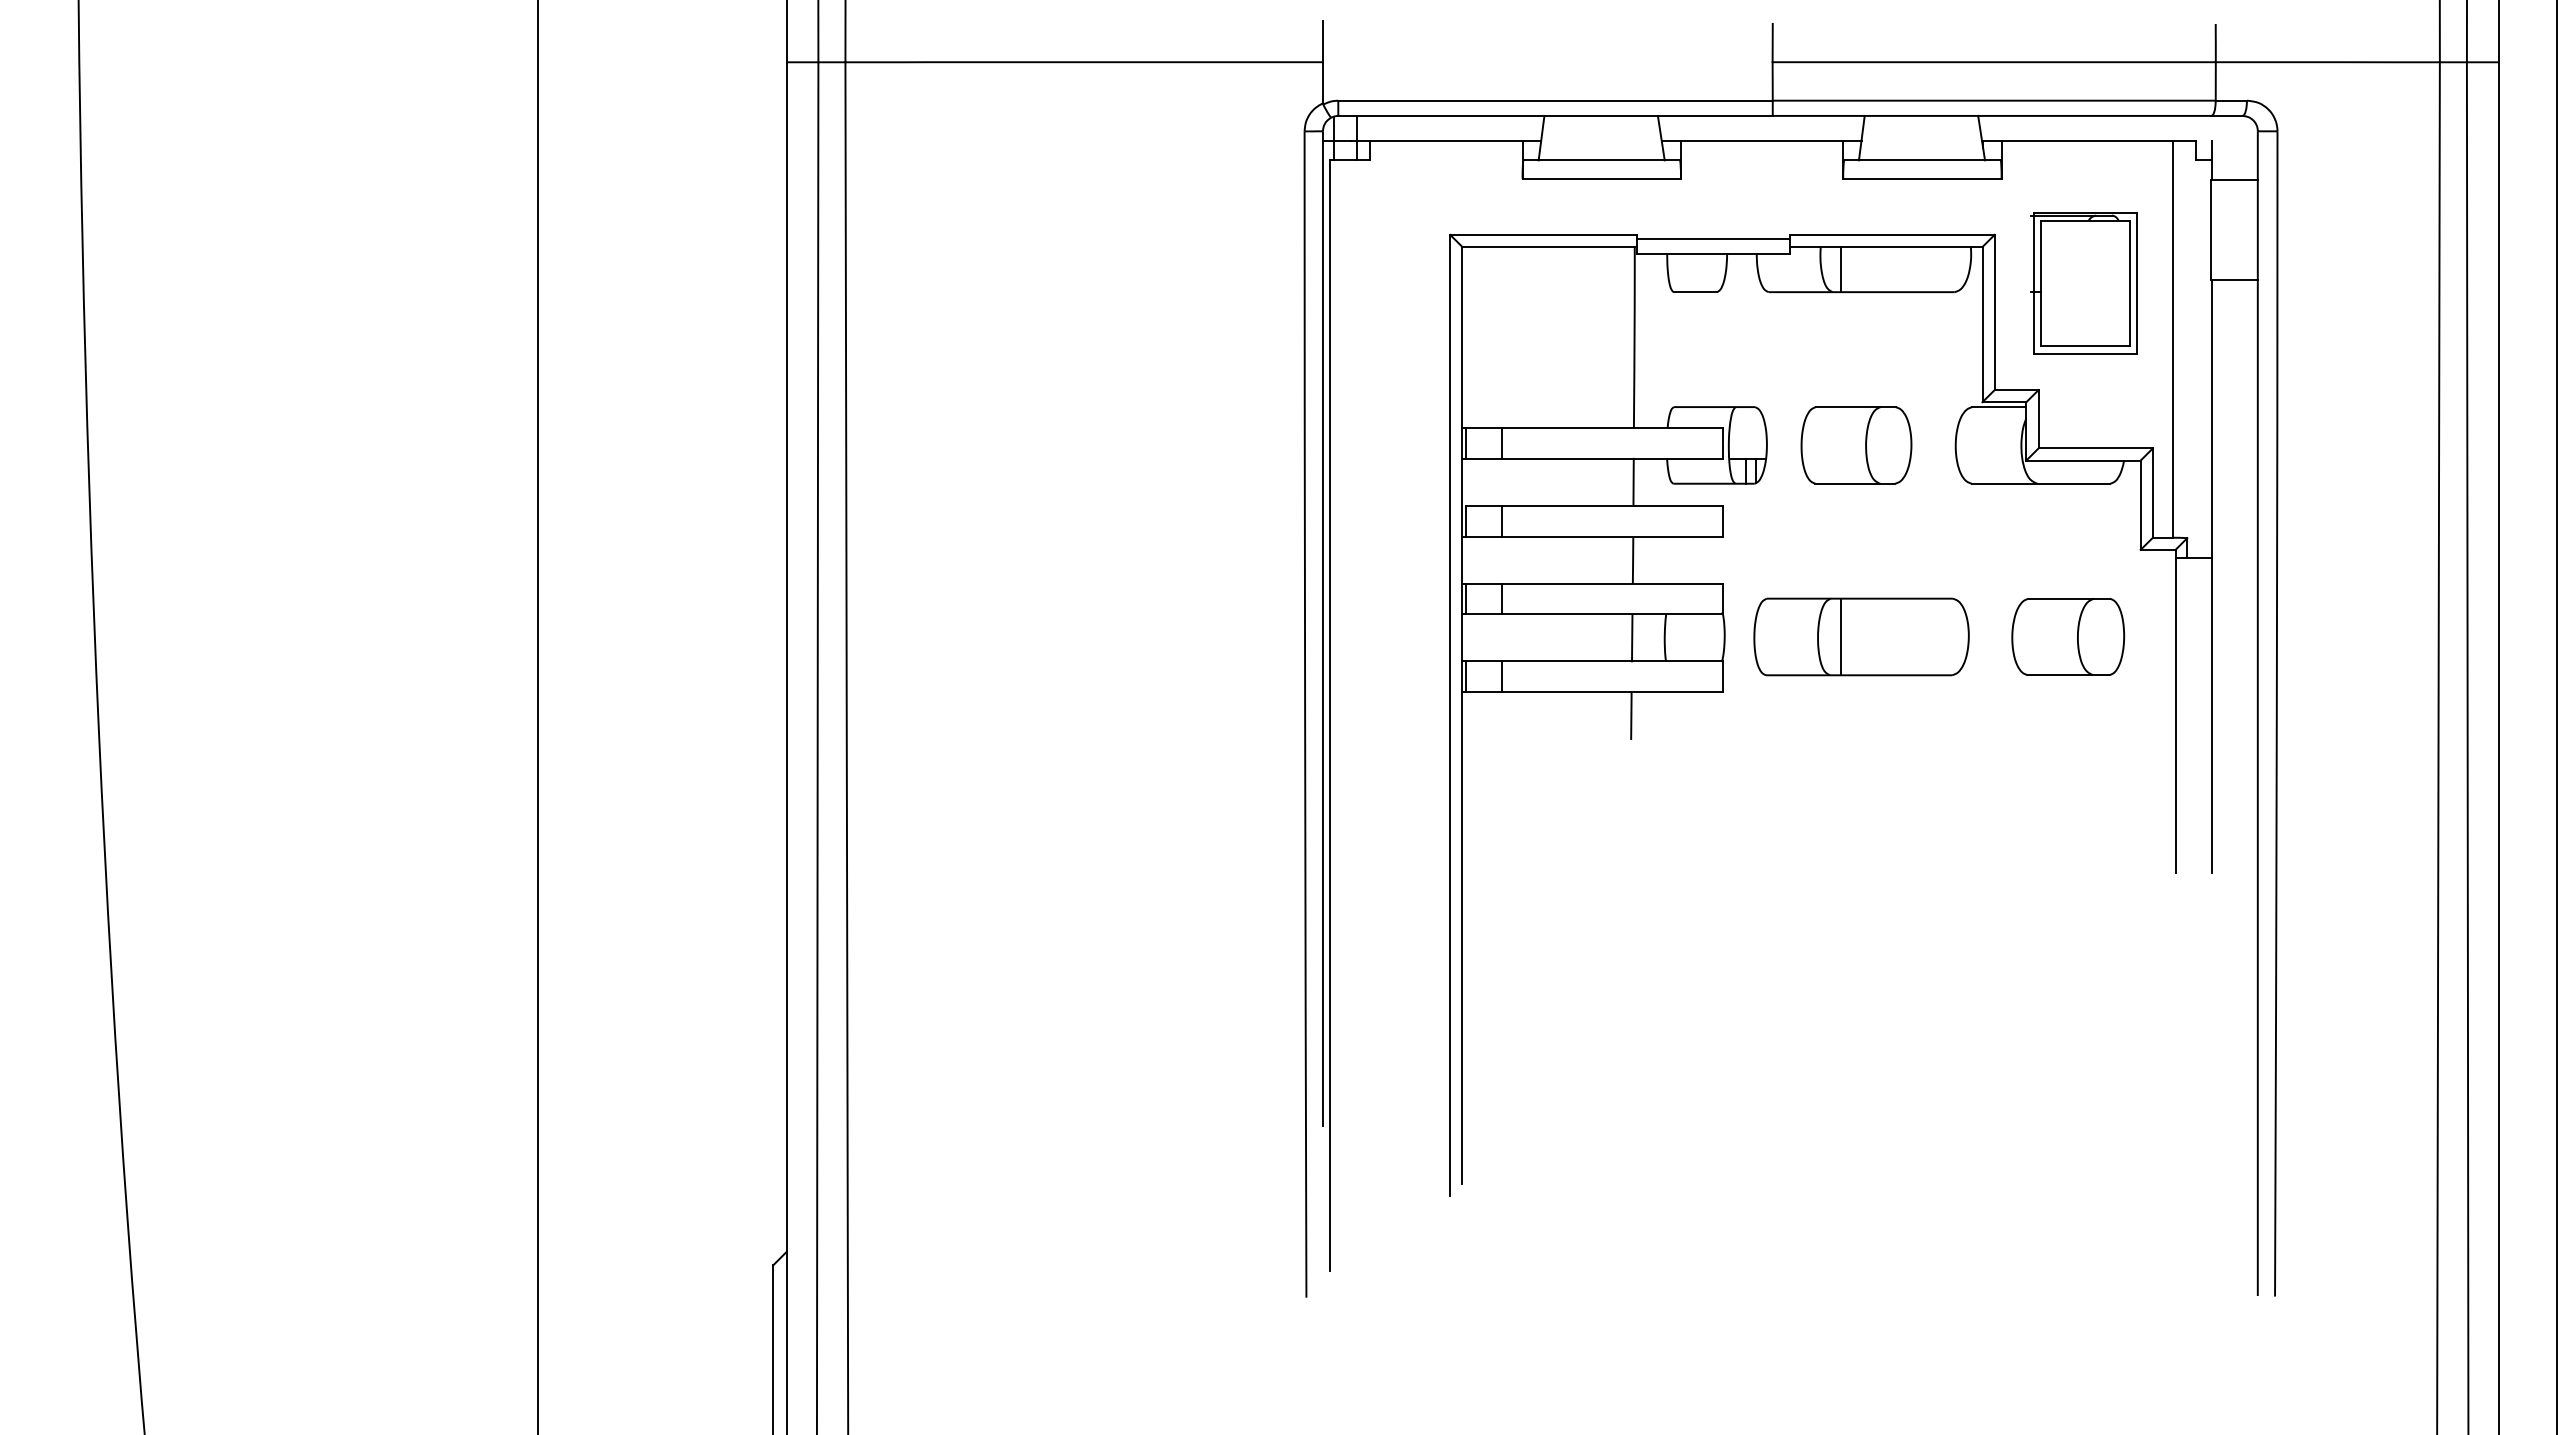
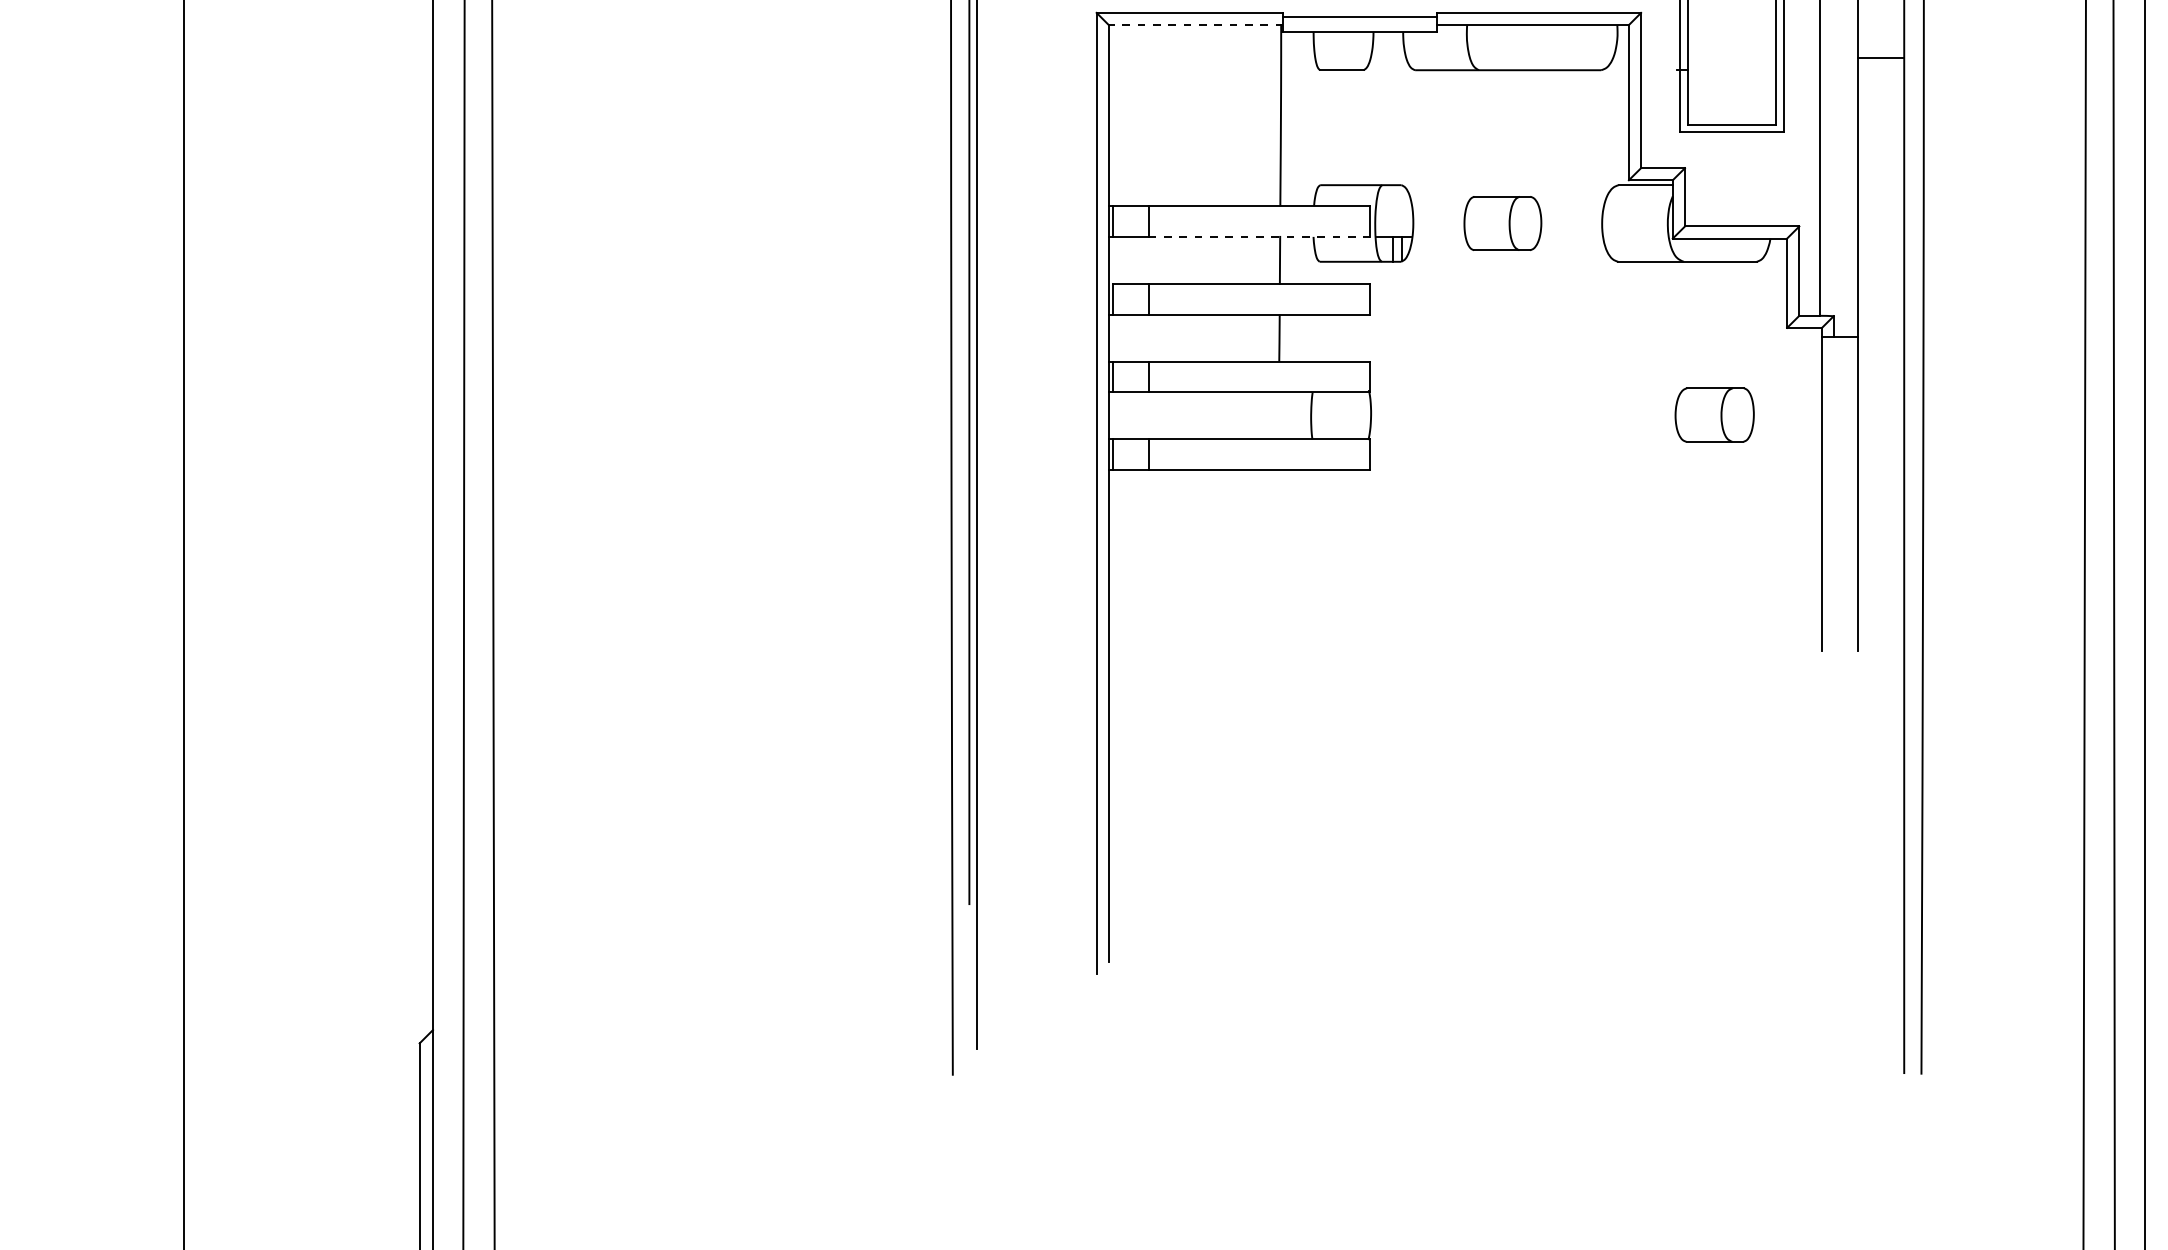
line: (1549, 247) -> (1195, 25), solid -> dashed
line: (1841, 269) -> (1487, 47), removed
part: (1856, 445) -> (1502, 223), size x0.7
line: (1613, 458) -> (1259, 236), solid -> dashed
part: (1861, 636) -> (1507, 414), removed
part: (2068, 636) -> (1714, 414), size x0.7
line: (1632, 637) -> (1278, 415), removed
line: (1631, 715) -> (1277, 493), removed

